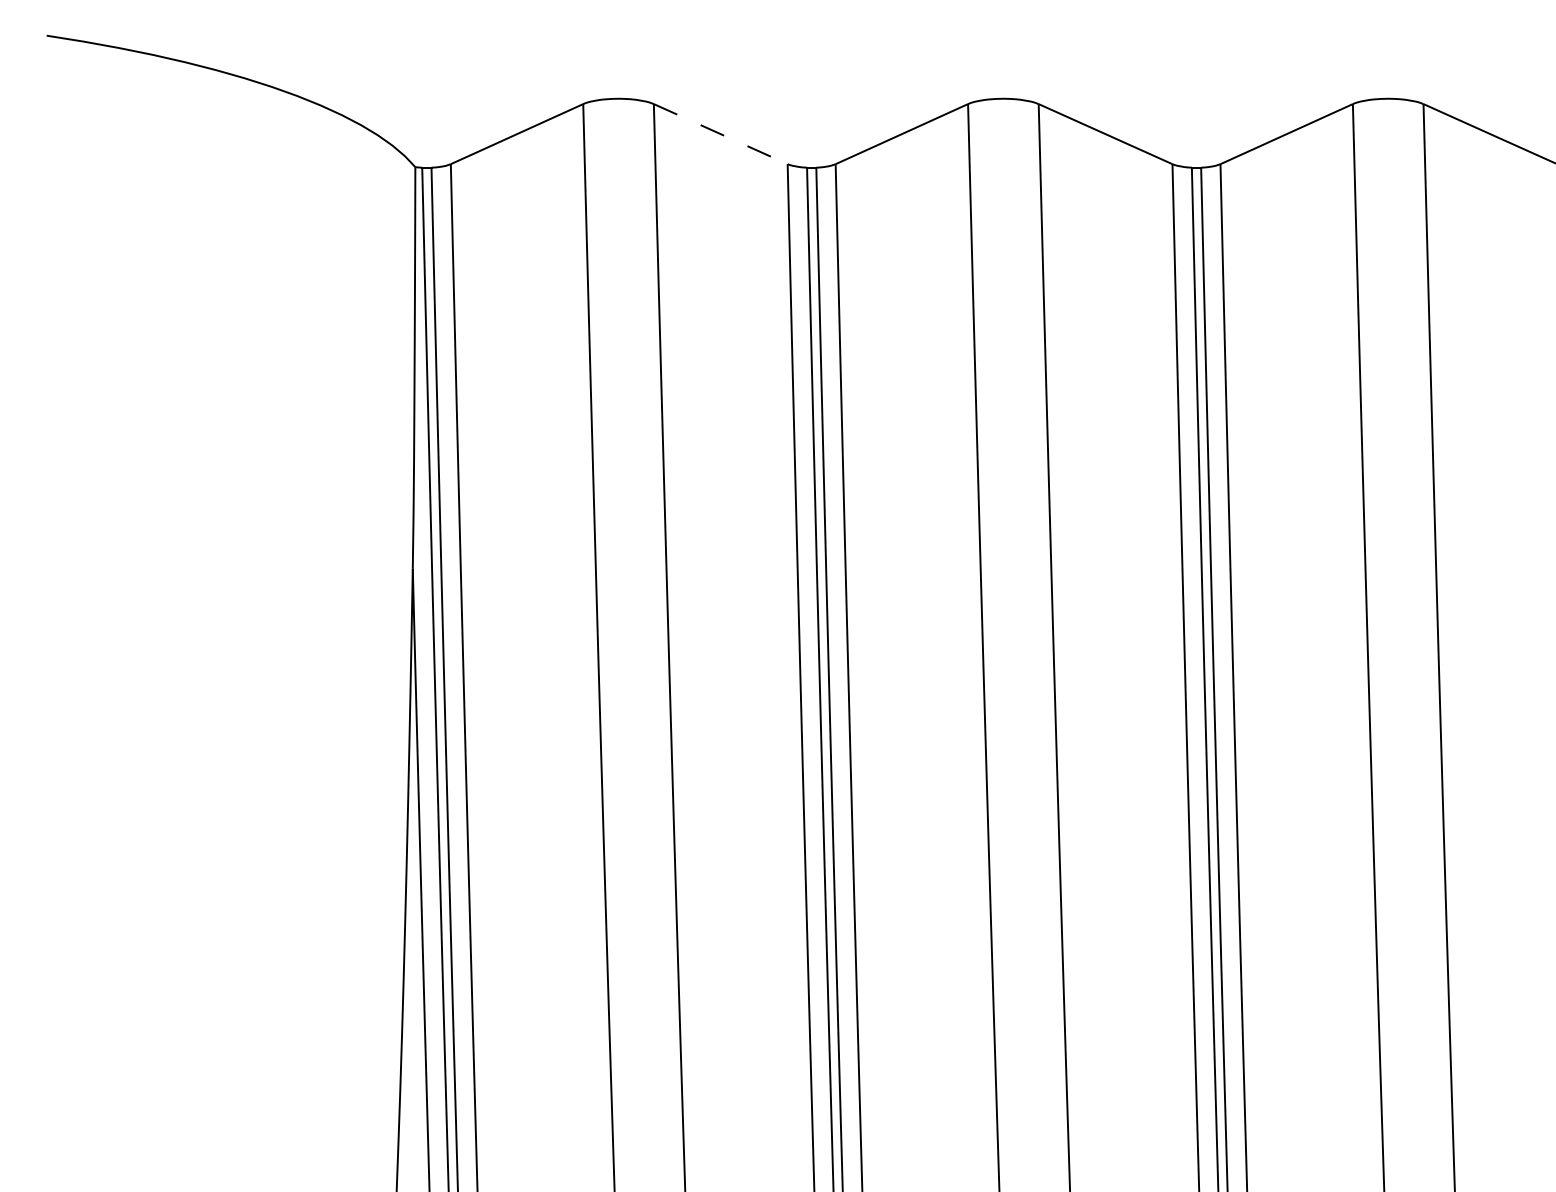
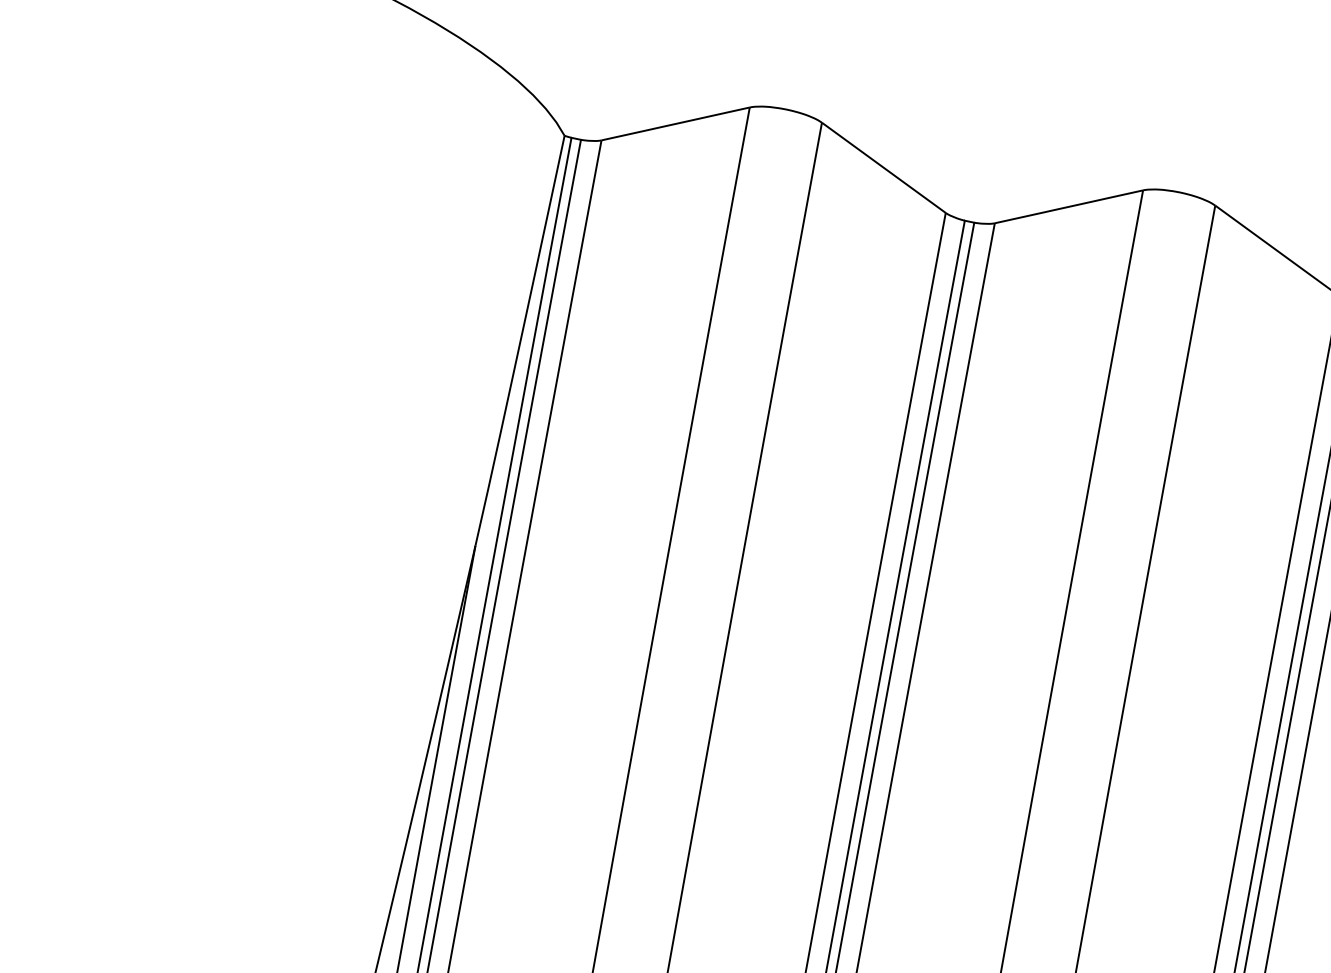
line: (720, 134) -> (883, 168), dashed -> solid

